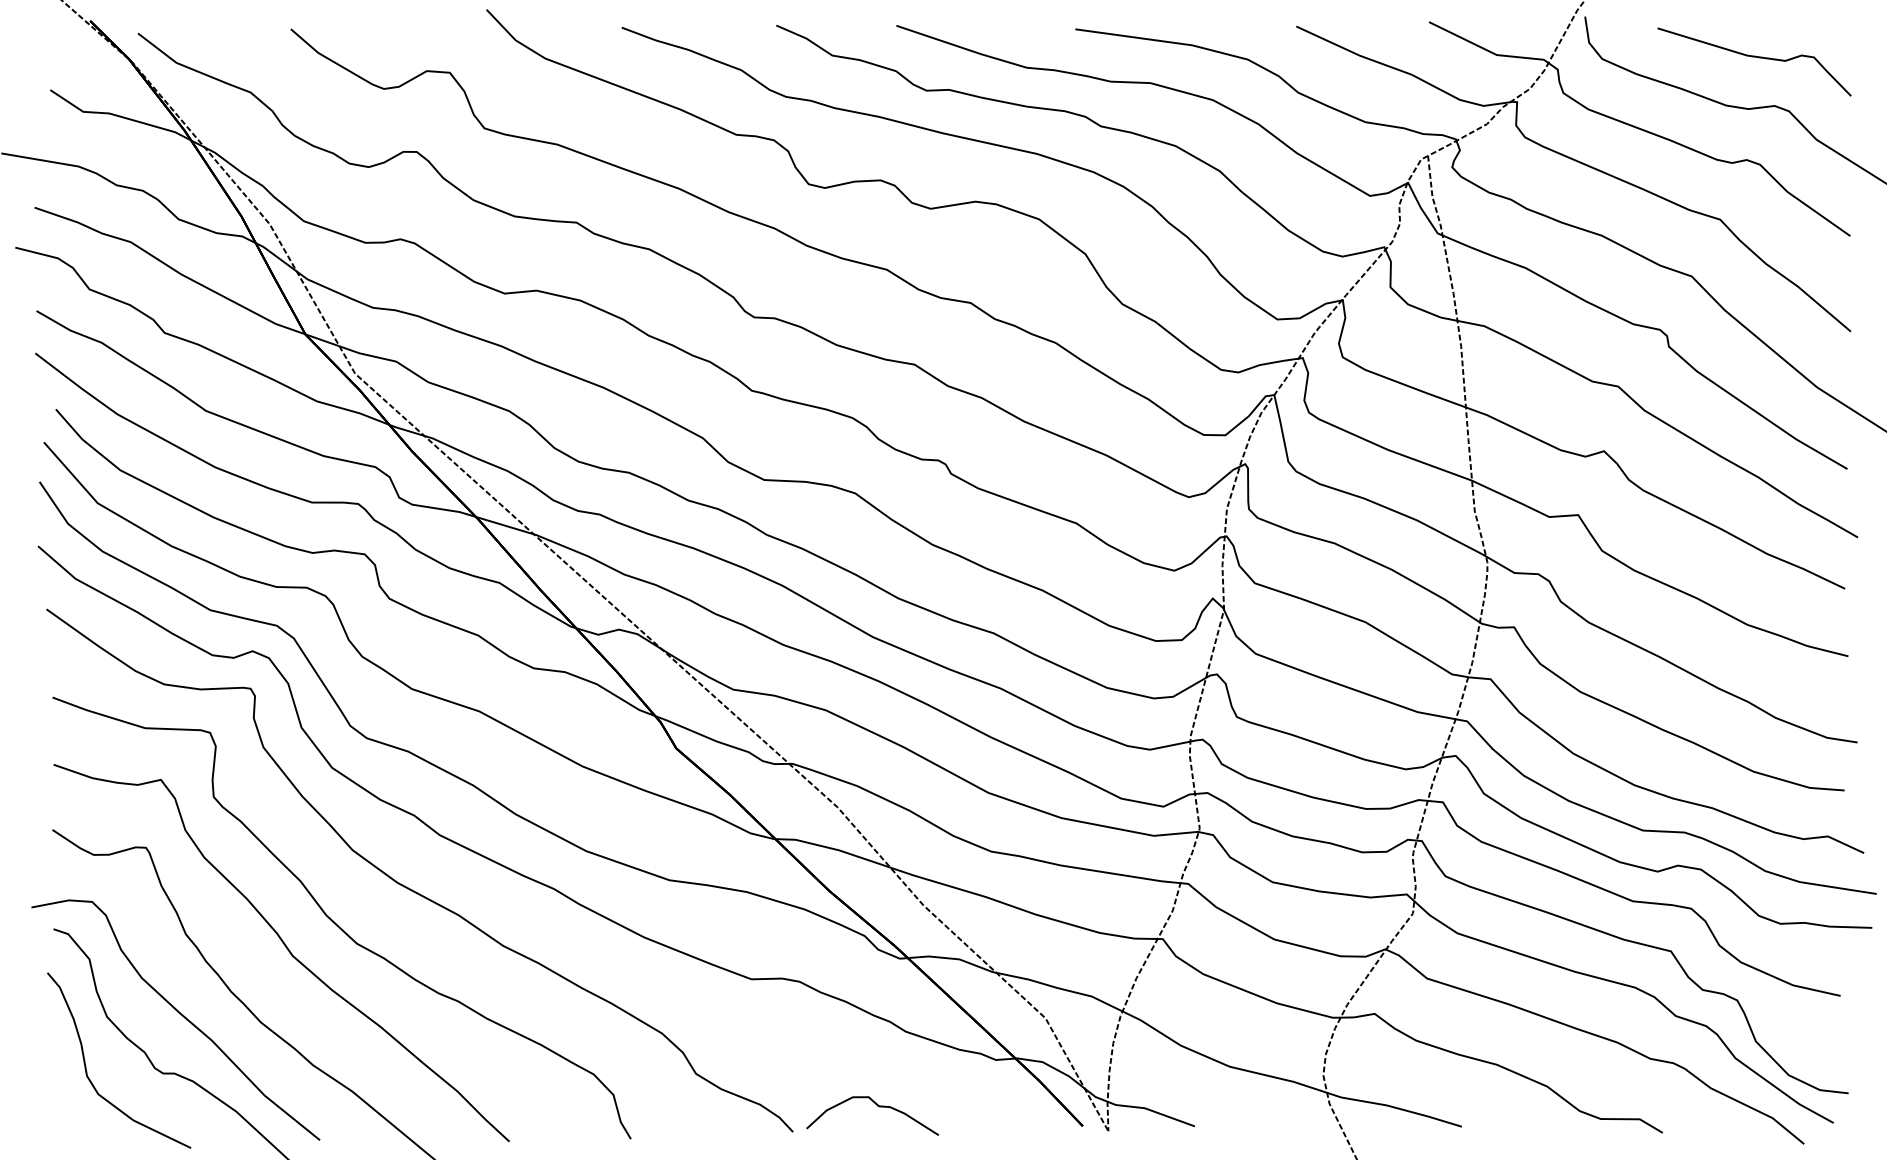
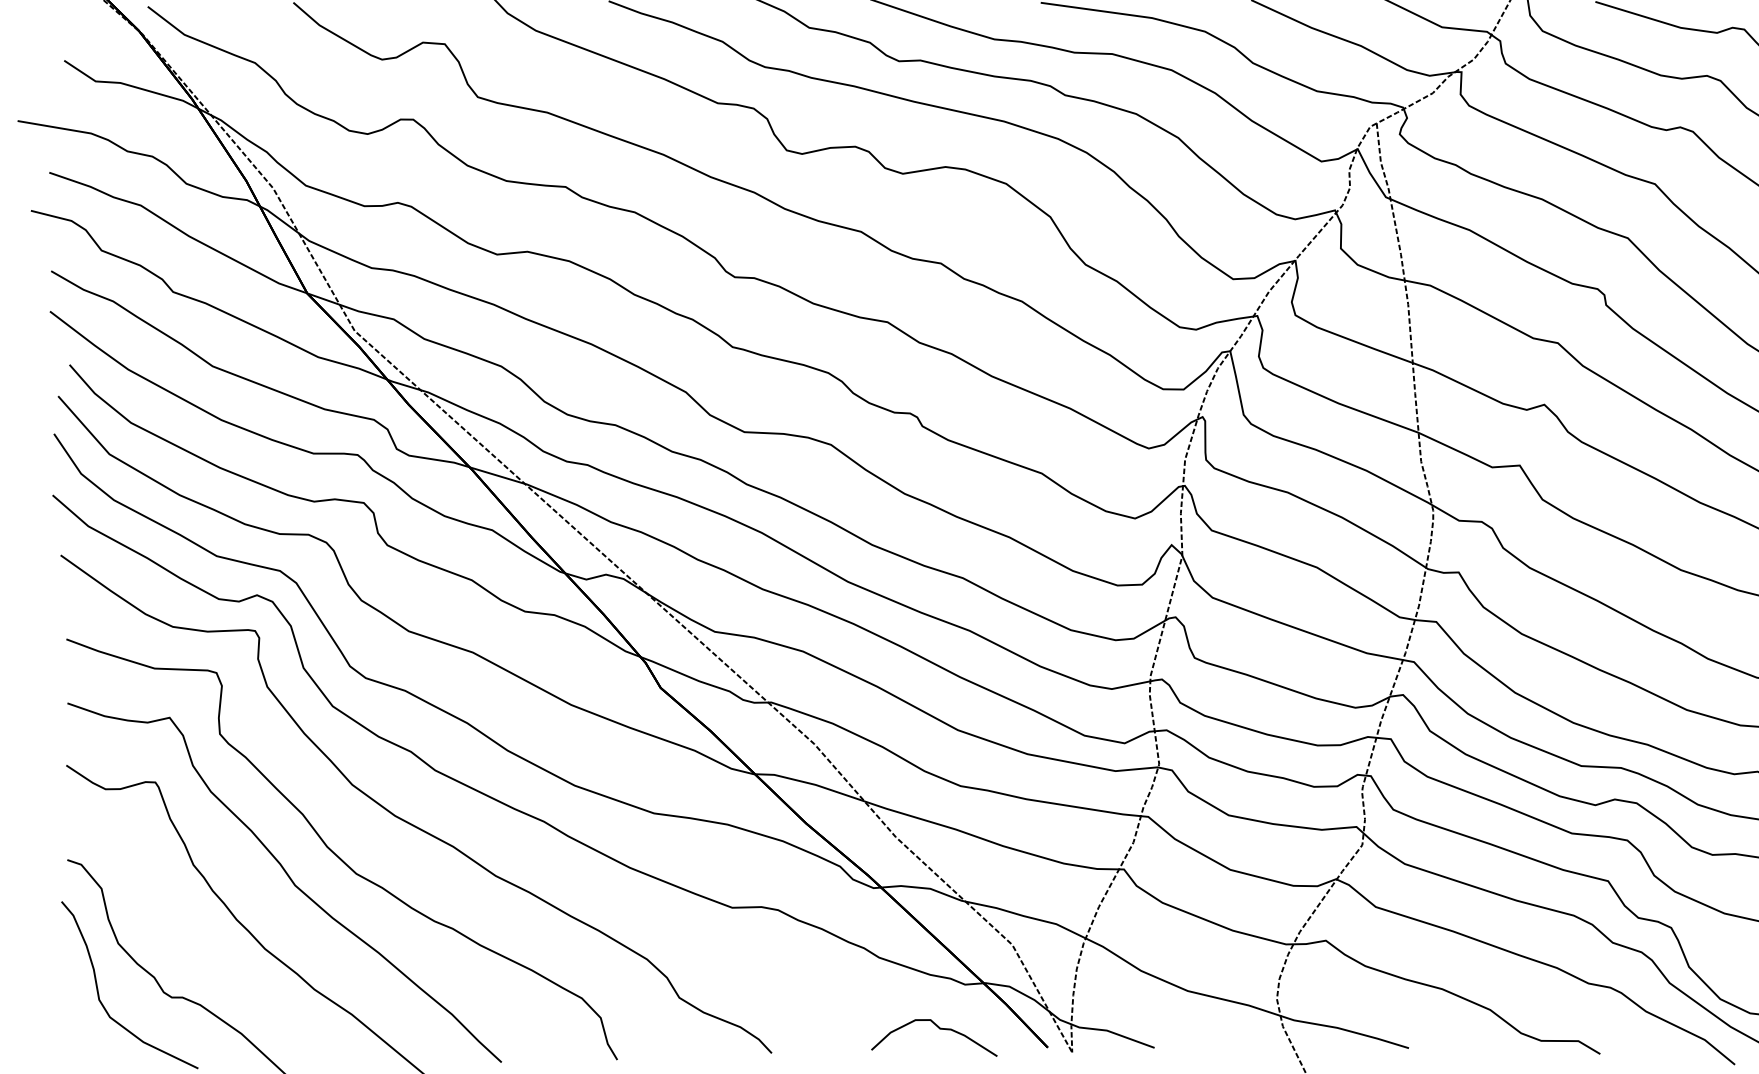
curve: (179, 1014) -> (187, 941), removed
curve: (878, 1107) -> (939, 1029), moved

